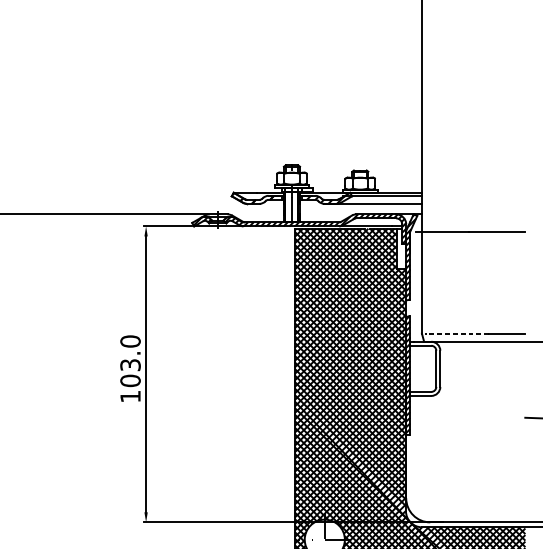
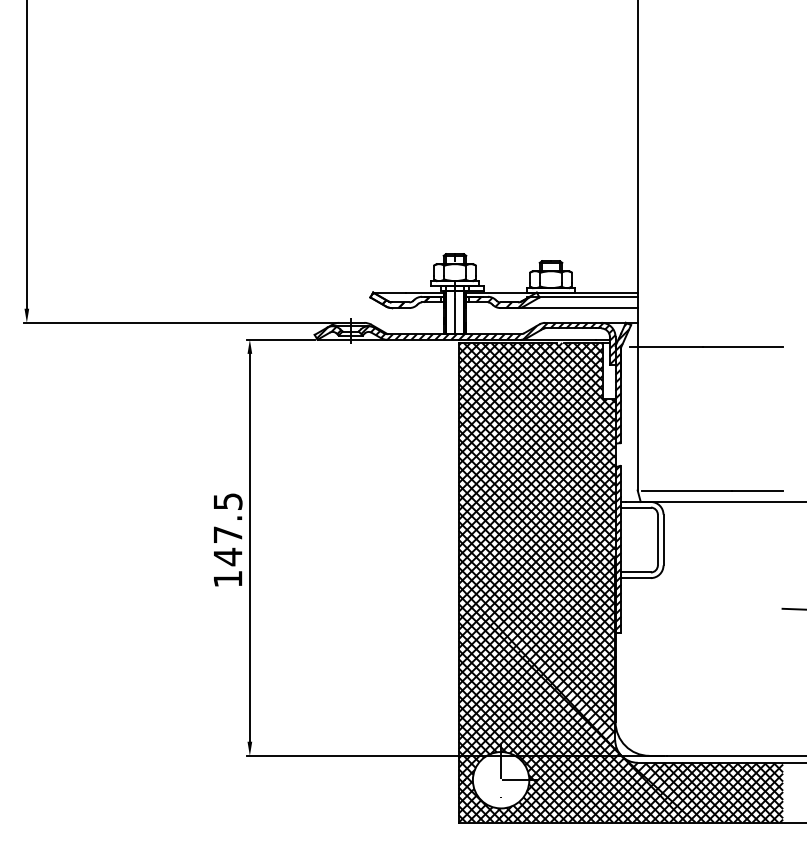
line: (456, 333) -> (686, 490), dashed -> solid
text: (130, 361) -> (227, 529), 103.0 -> 147.5

